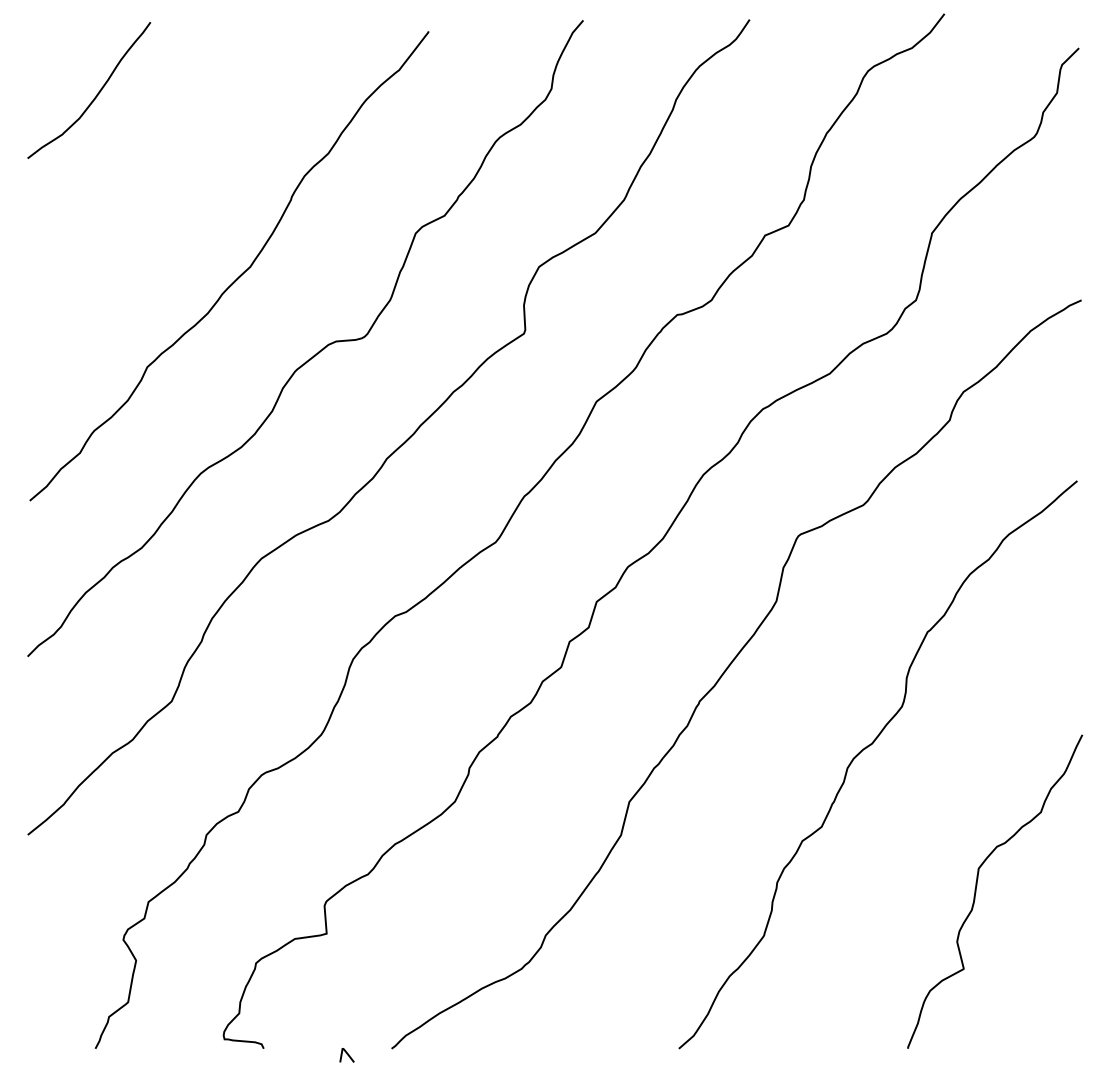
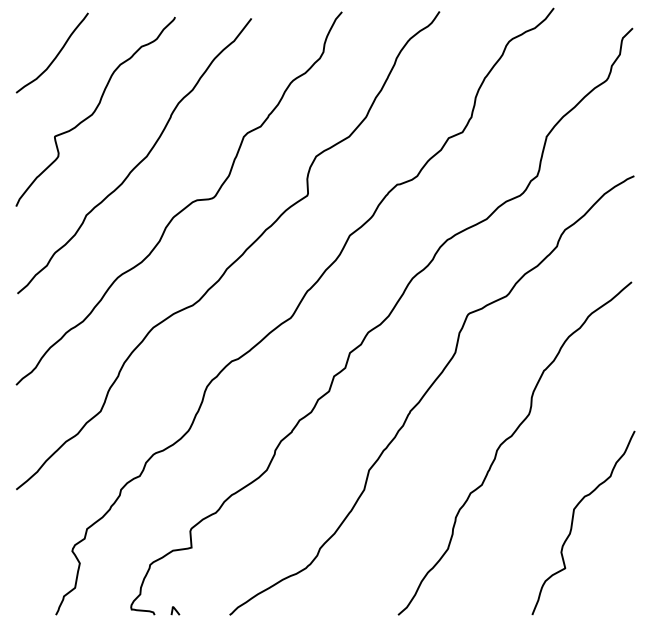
curve: (162, 190) -> (95, 111), added
curve: (346, 1054) -> (175, 610), moved

